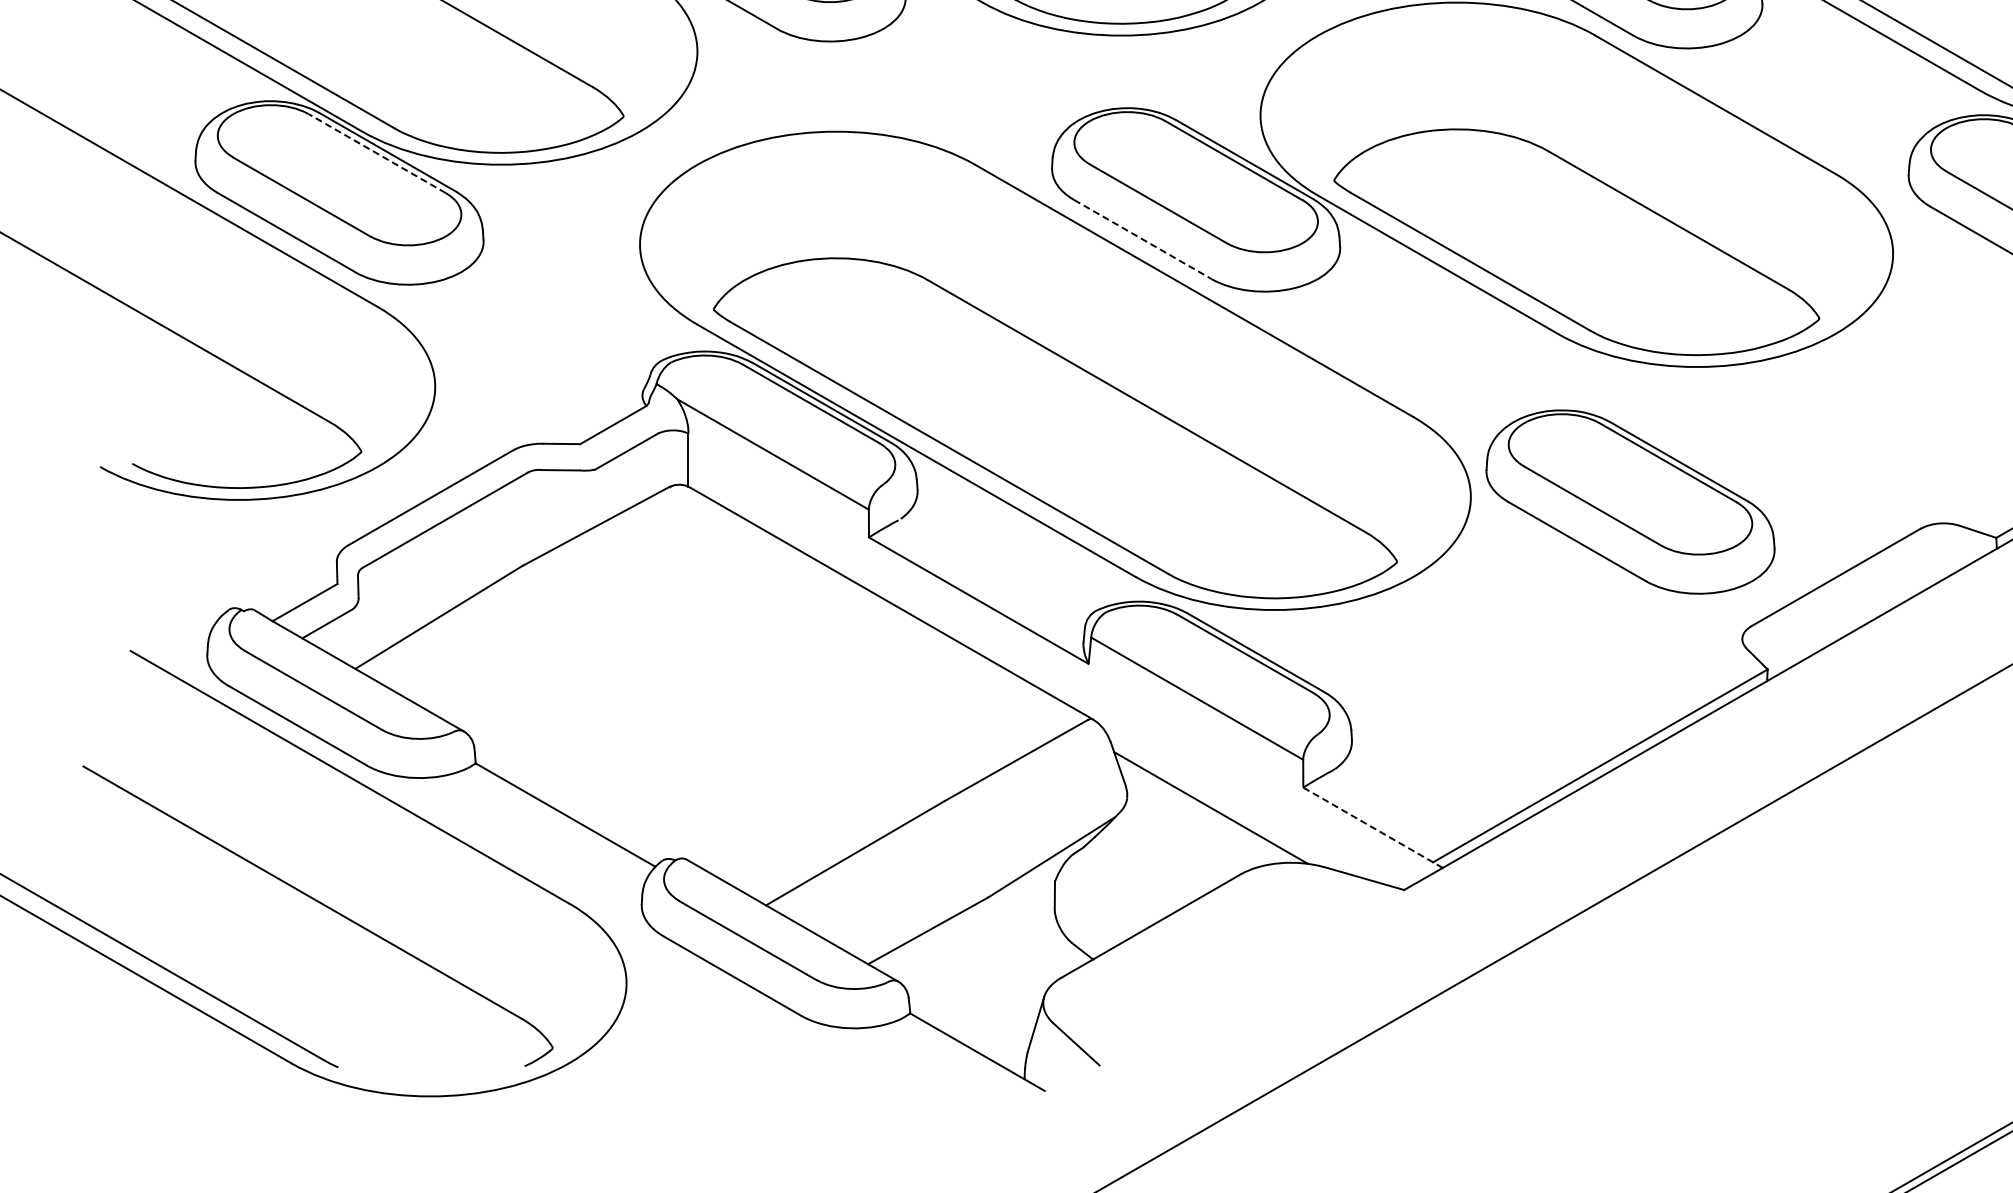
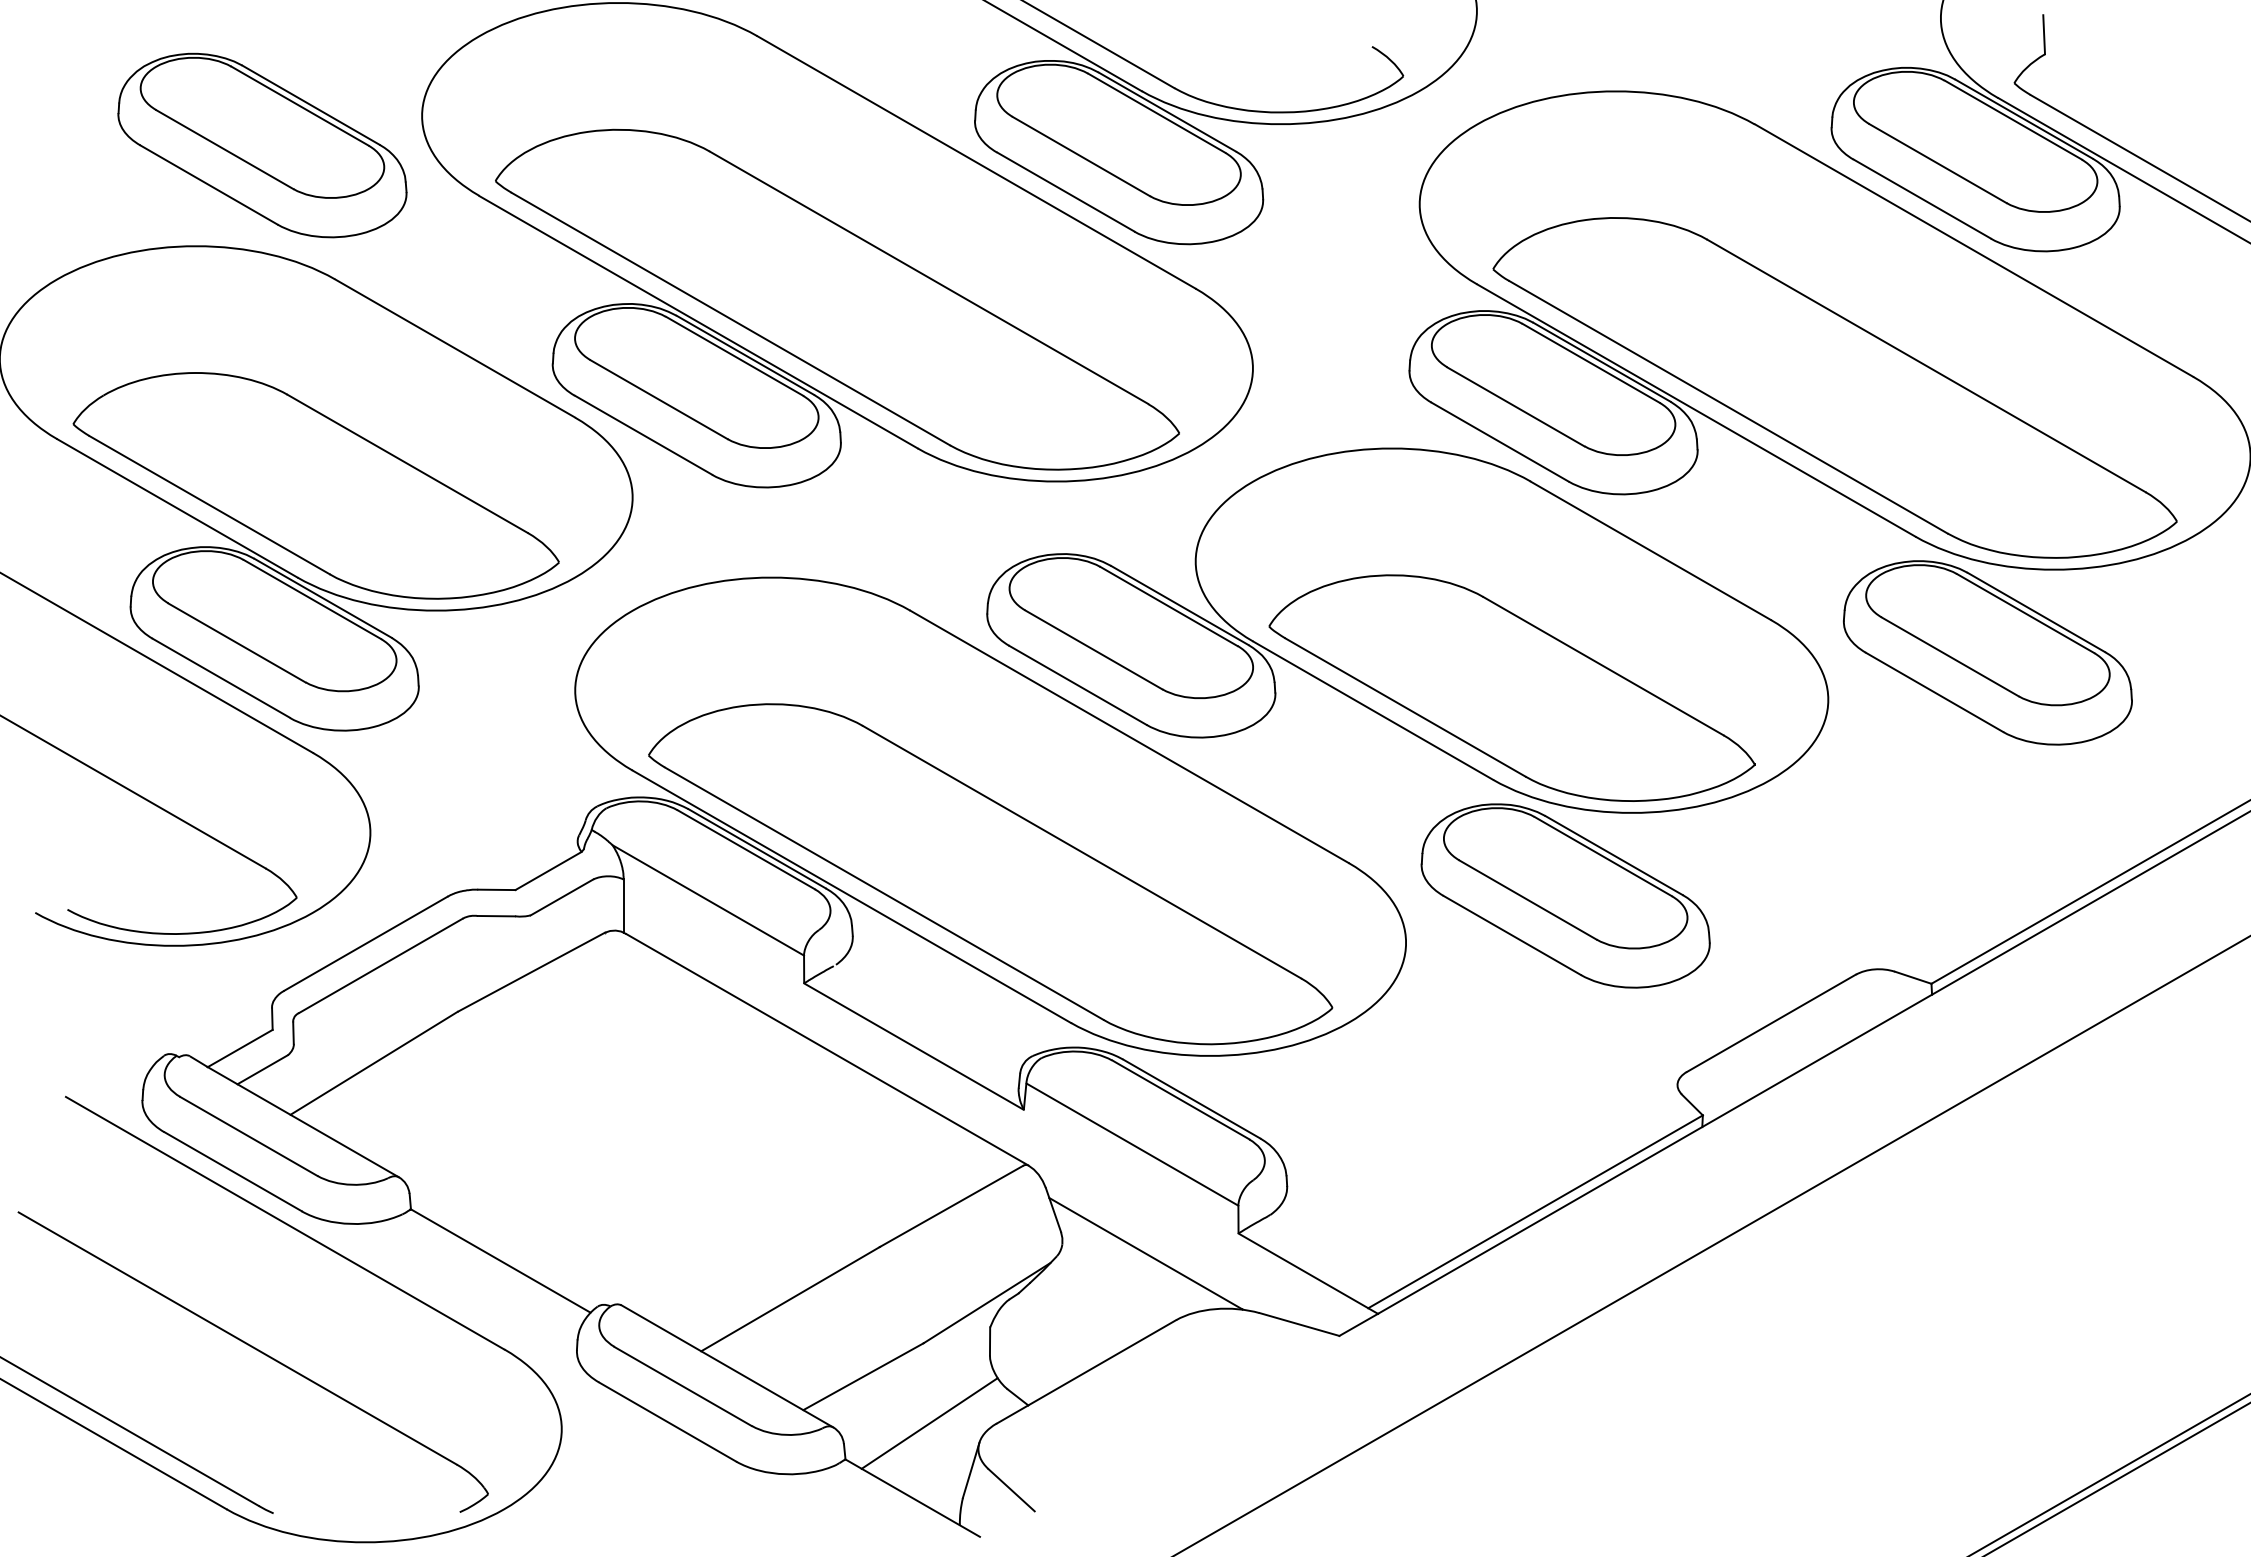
line: (376, 153) -> (311, 599), dashed -> solid
line: (1143, 239) -> (1078, 685), dashed -> solid
part: (1630, 501) -> (1565, 895), moved
line: (1373, 827) -> (1308, 1273), dashed -> solid
line: (994, 977) -> (929, 1423), added

